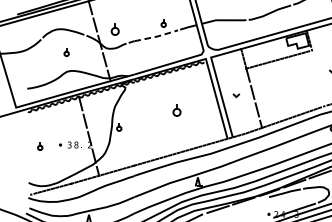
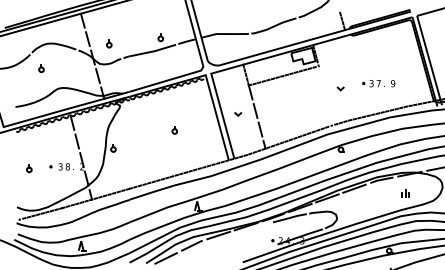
part: (115, 29) -> (109, 43), size x0.62
line: (156, 36) -> (153, 51), dashed -> solid
part: (66, 52) -> (41, 68), moved
part: (176, 110) -> (174, 130), size x0.62

